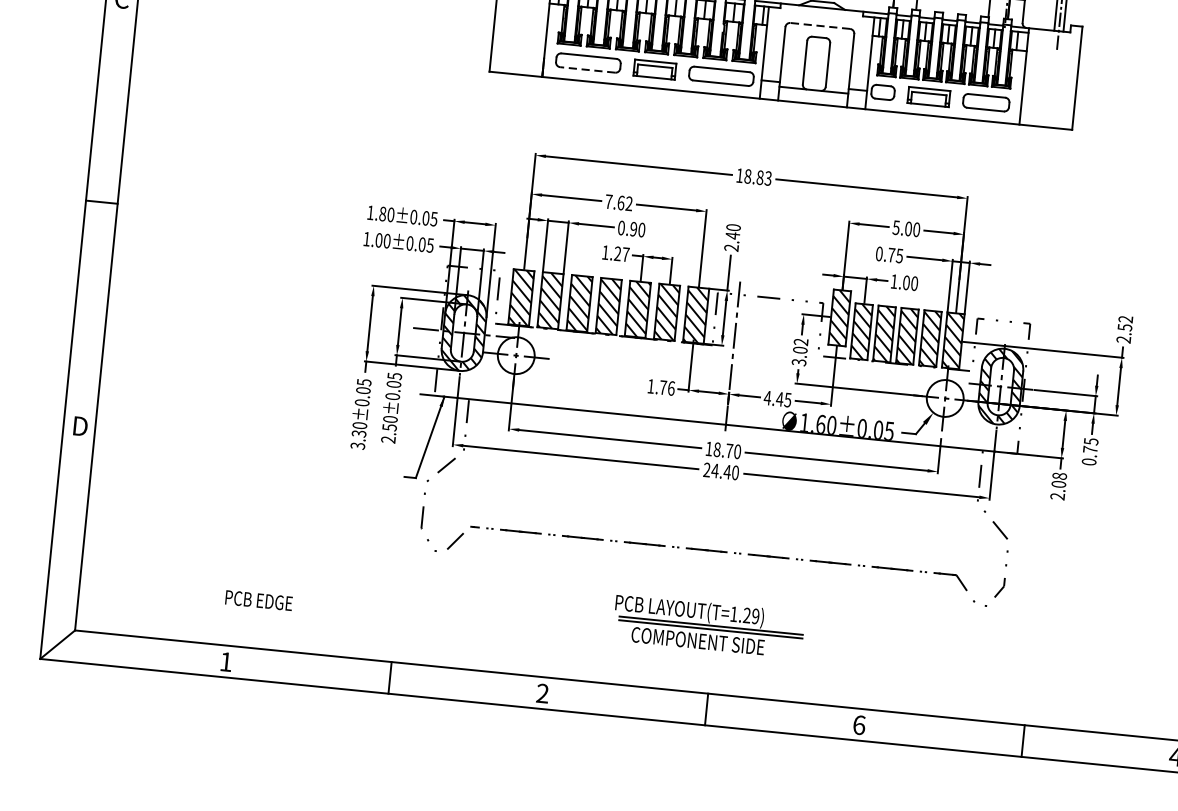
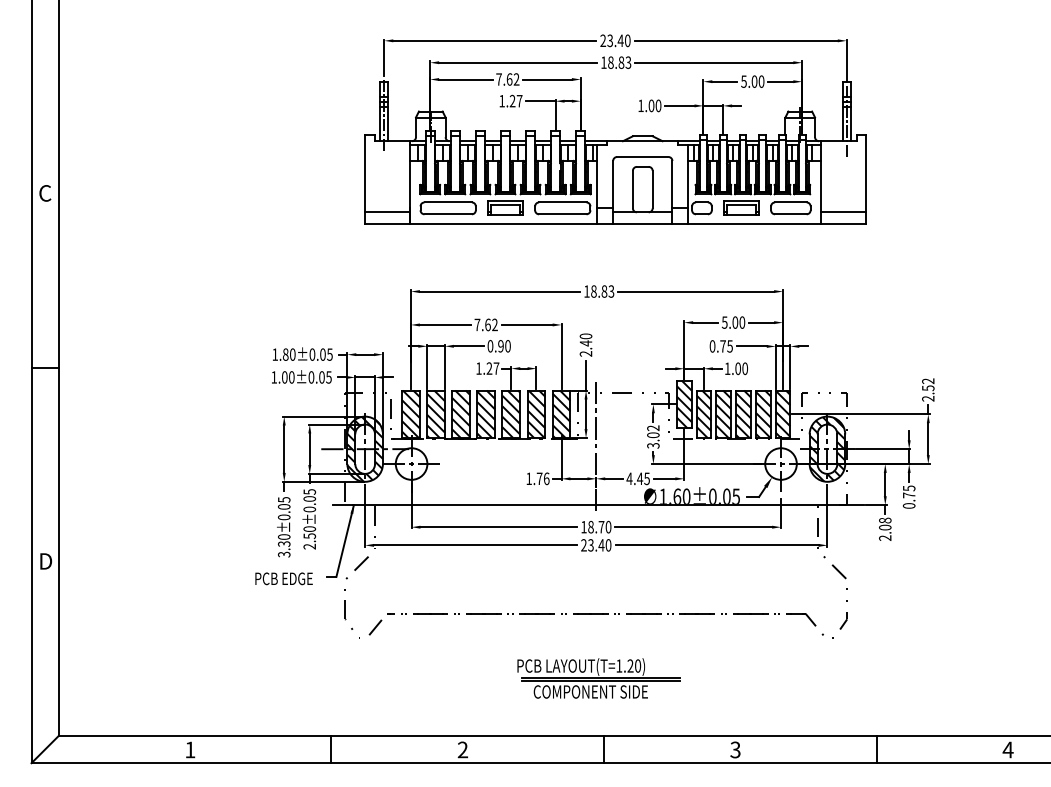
line: (819, 26) -> (642, 157), dashed -> solid
line: (517, 60) -> (387, 212), added
line: (588, 70) -> (448, 214), dashed -> solid
line: (1046, 113) -> (843, 212), added
text: (714, 470) -> (590, 545), 24.40 -> 23.40
text: (258, 600) -> (283, 578), moved
text: (755, 615) -> (637, 665), LAYOUT(T=1.29) -> LAYOUT(T=1.20)
text: (859, 724) -> (735, 749), 6 -> 3

